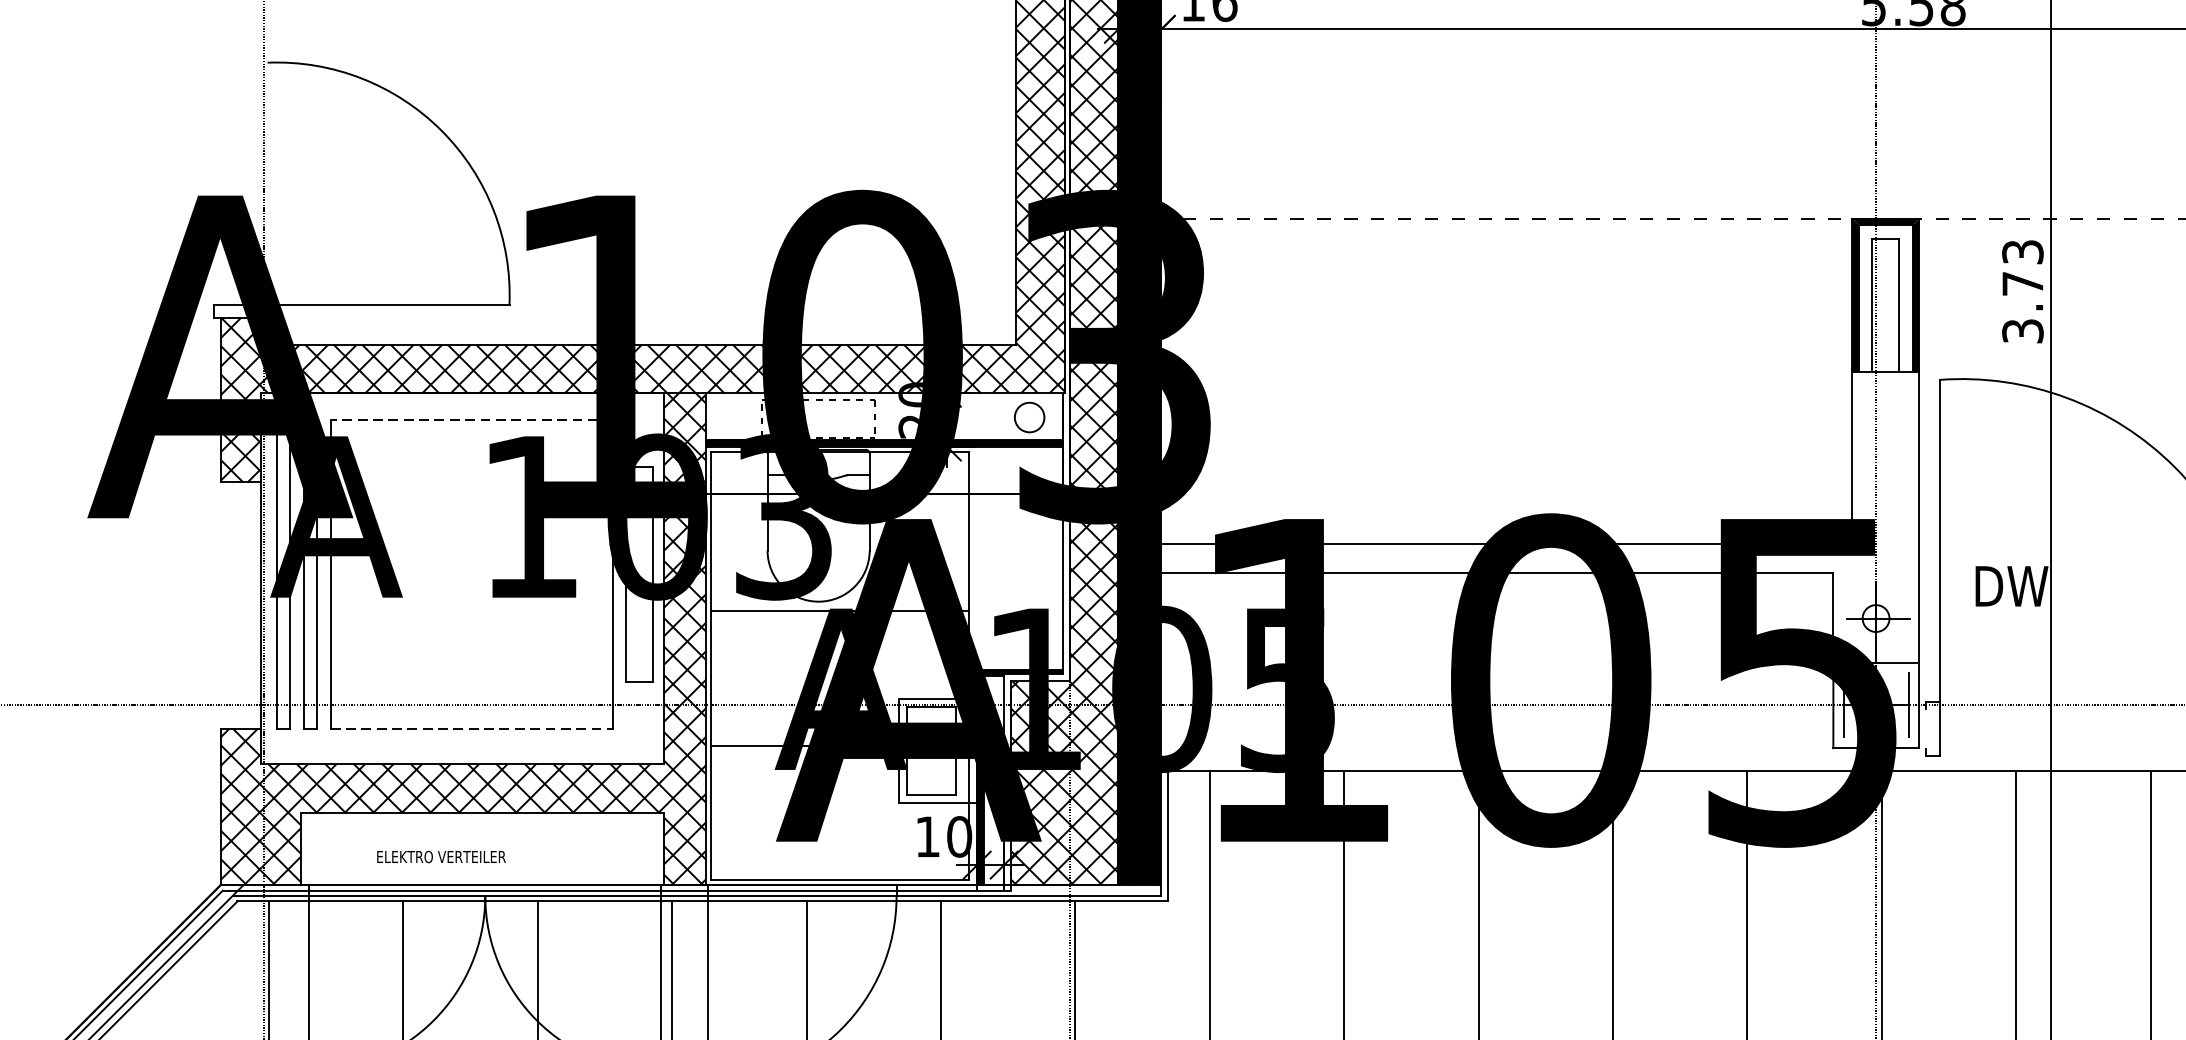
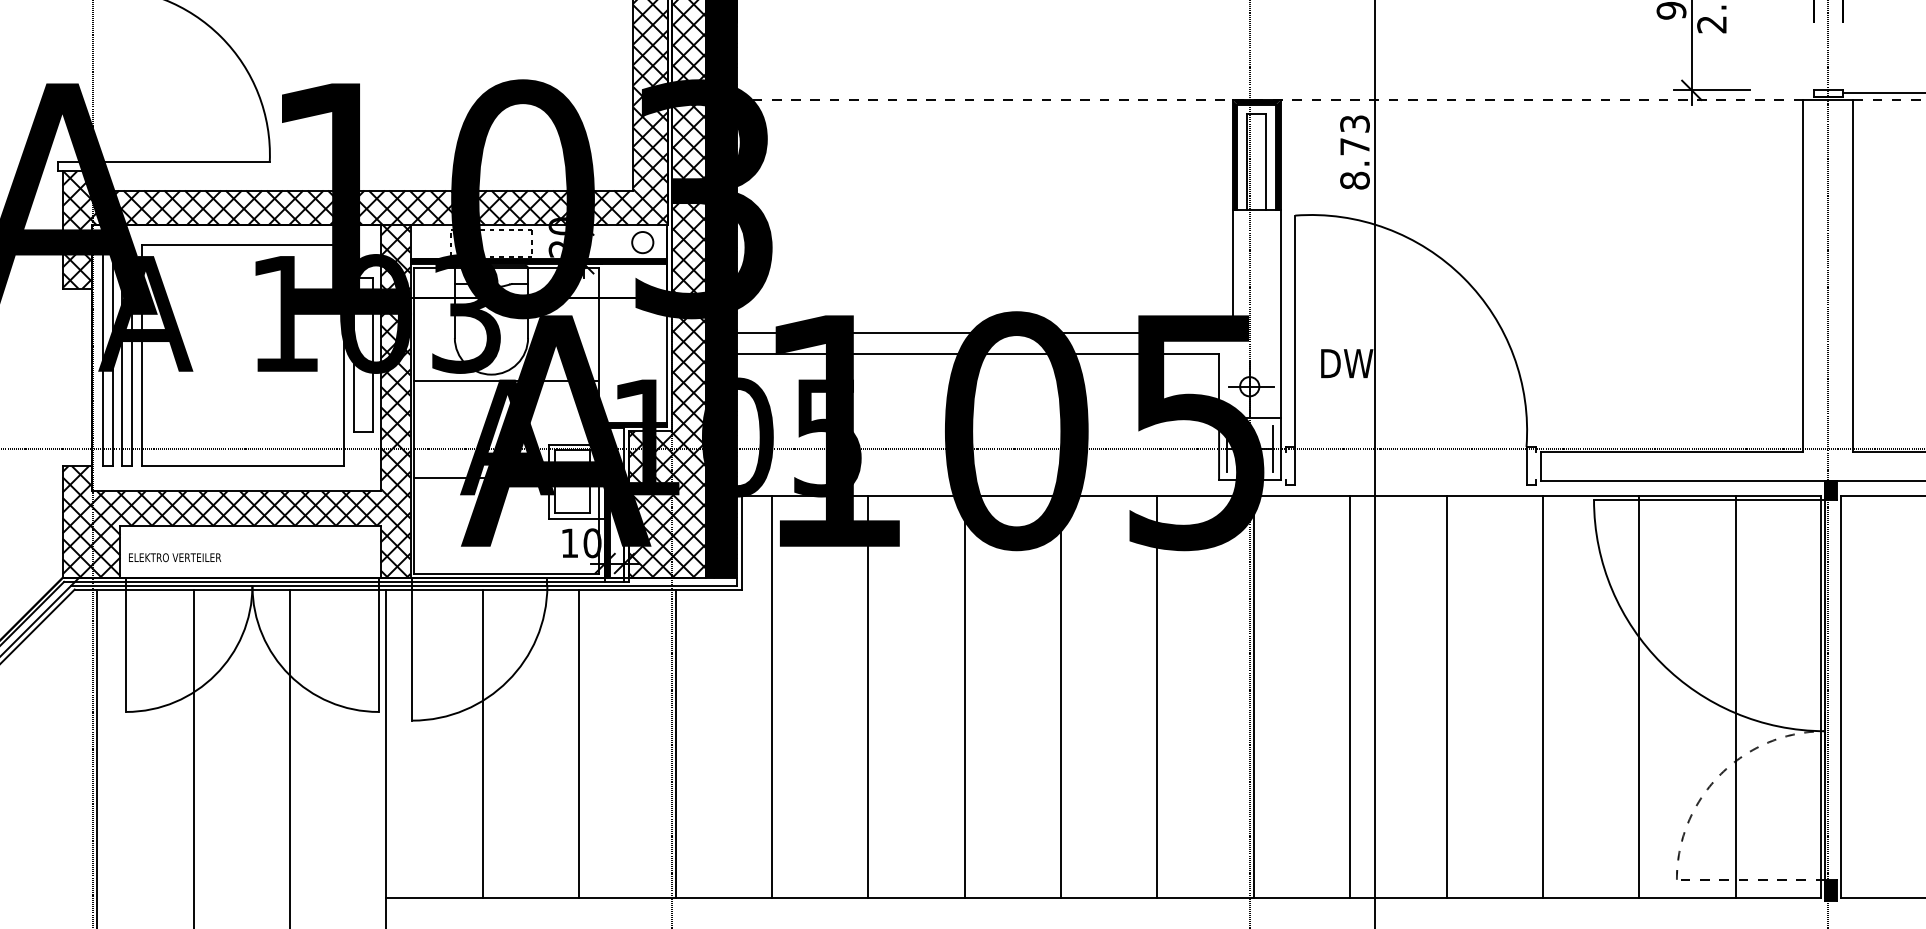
text: (2022, 330) -> (1354, 180), 3.73 -> 8.73
line: (471, 420) -> (242, 244), dashed -> solid
line: (472, 729) -> (243, 466), dashed -> solid
text: (442, 856) -> (175, 557), moved

